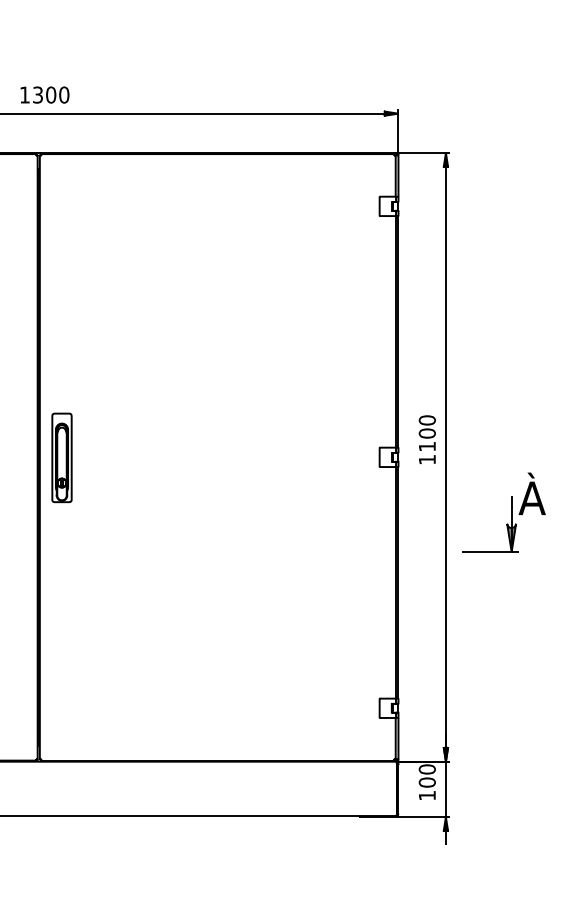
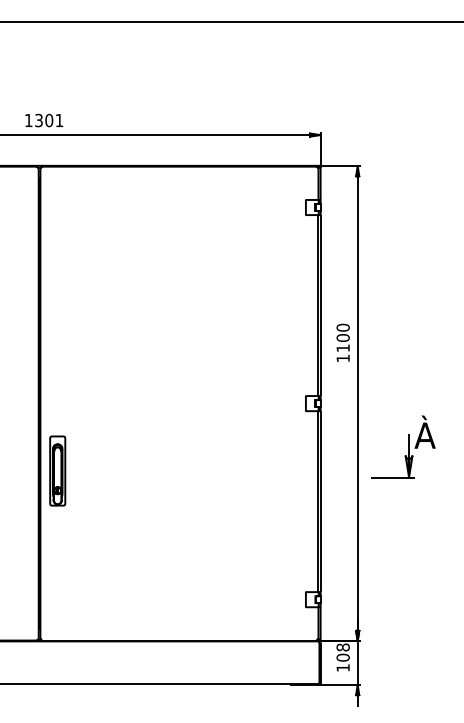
text: (64, 94) -> (59, 120), 1300 -> 1301
text: (426, 439) -> (342, 342), moved
part: (61, 457) -> (57, 470), moved
text: (426, 769) -> (342, 647), 100 -> 108

